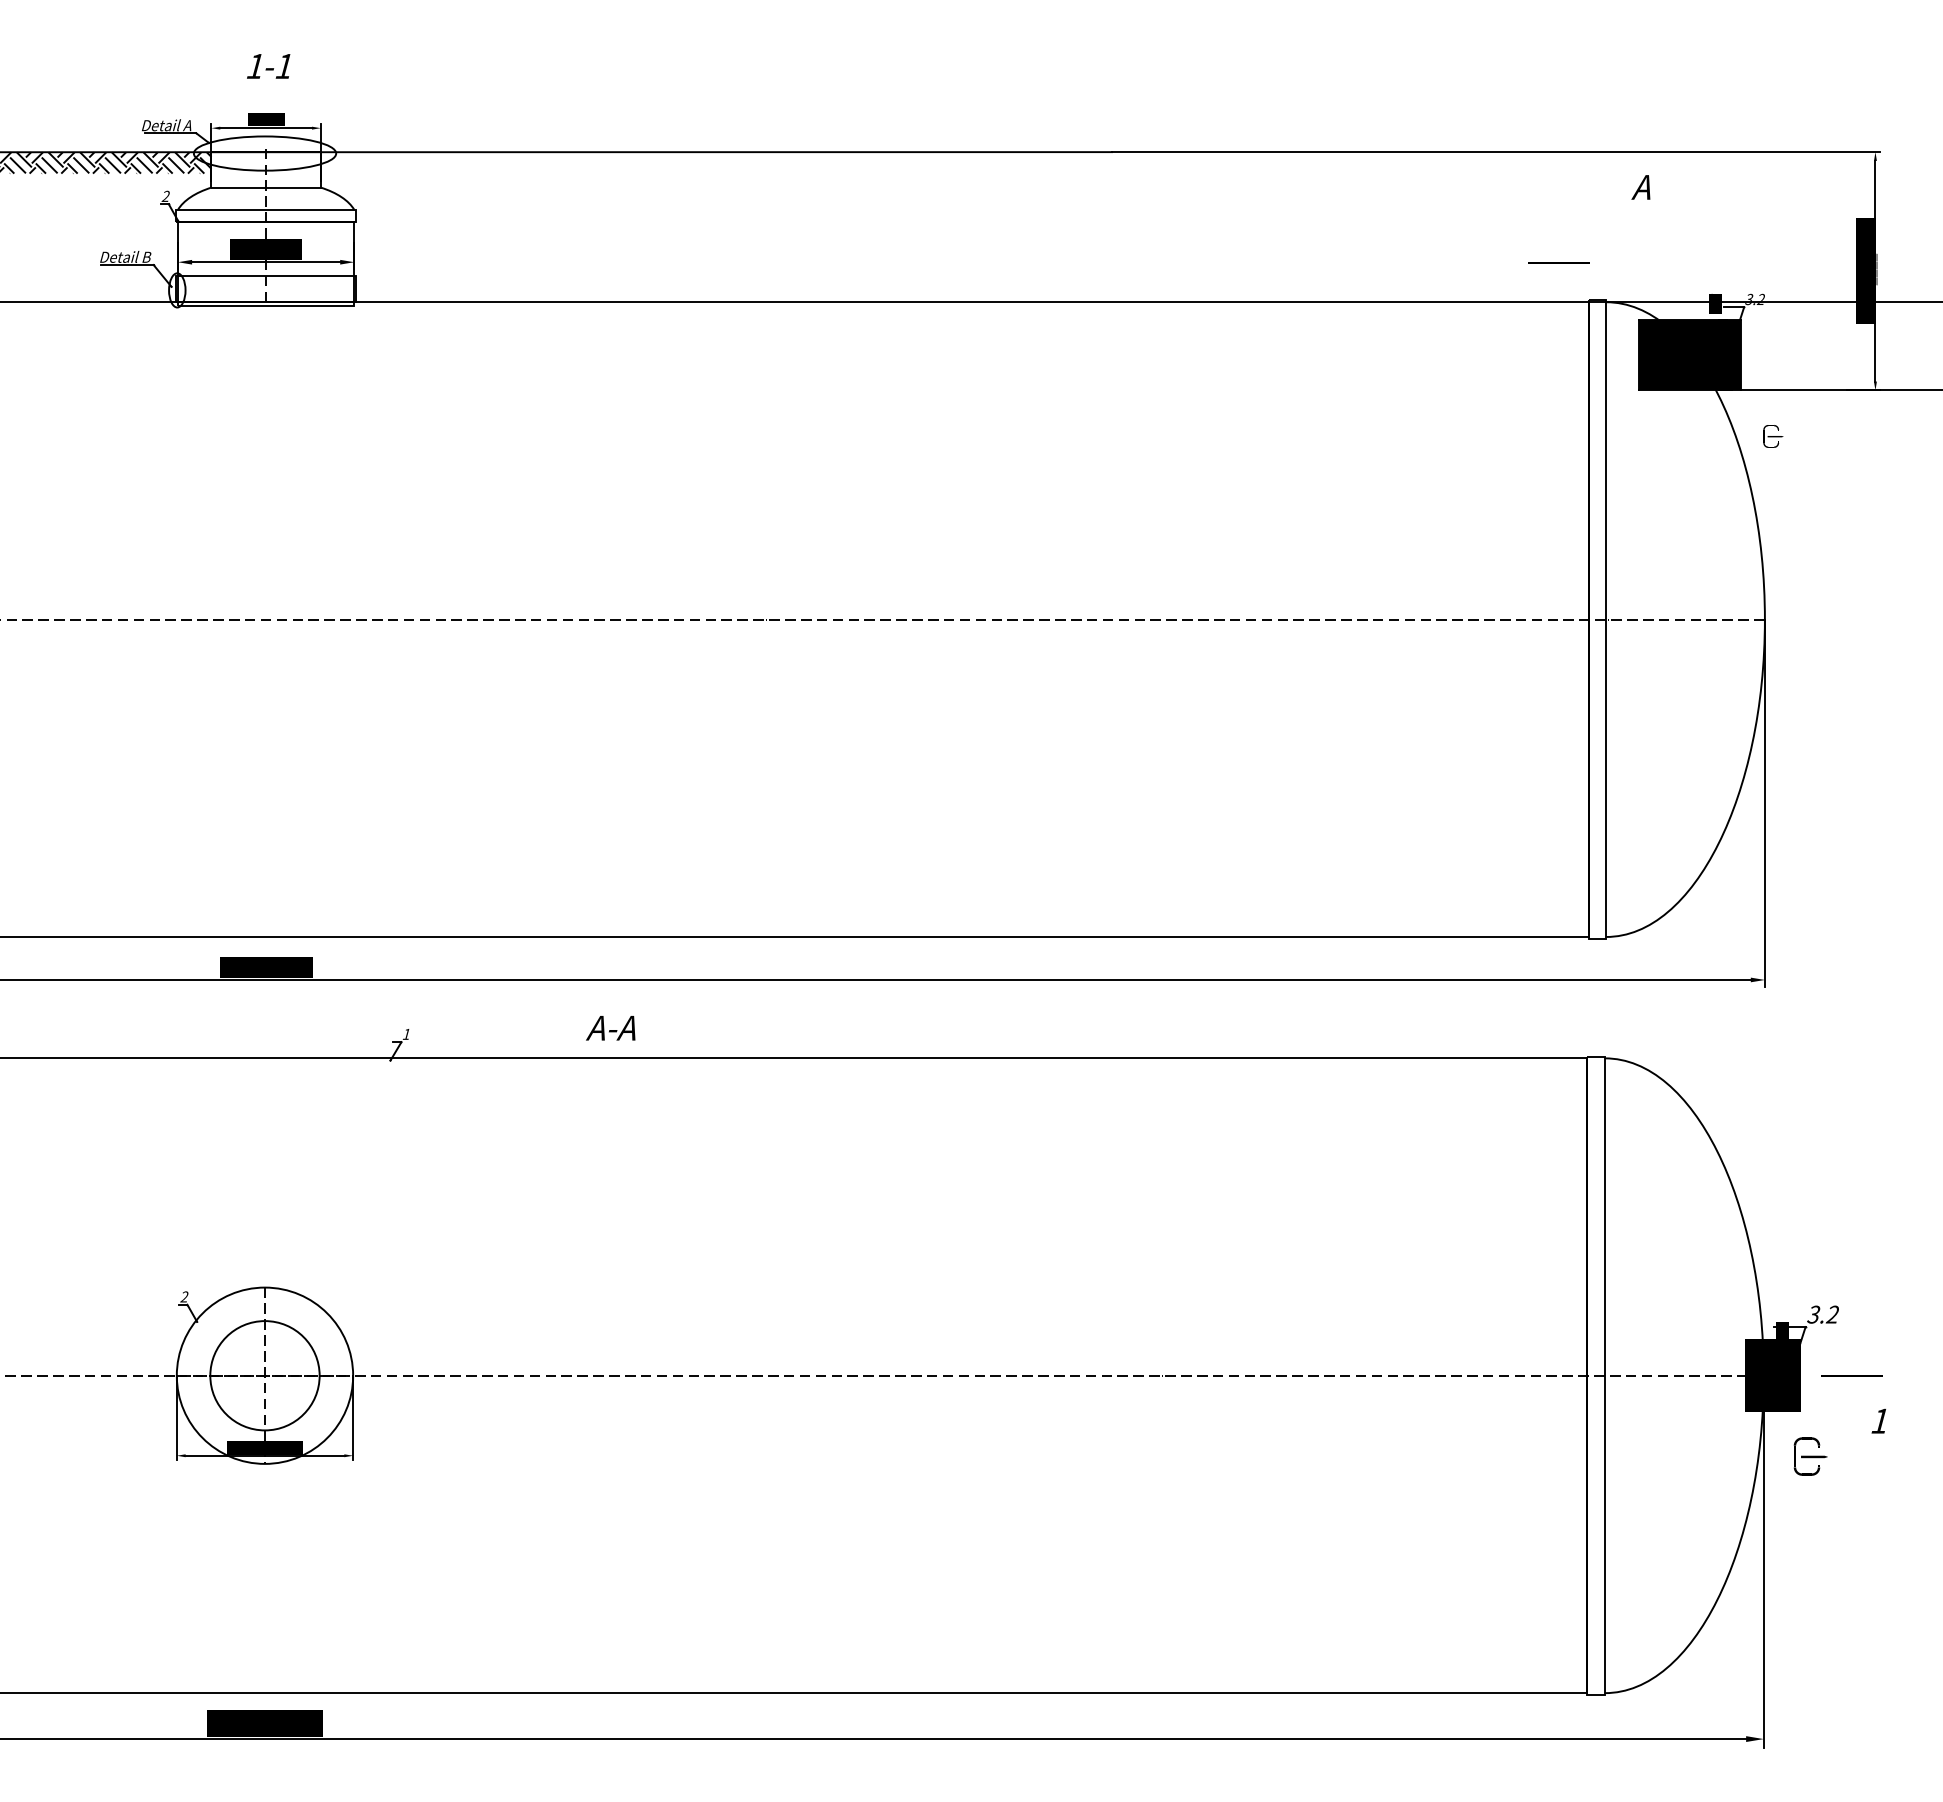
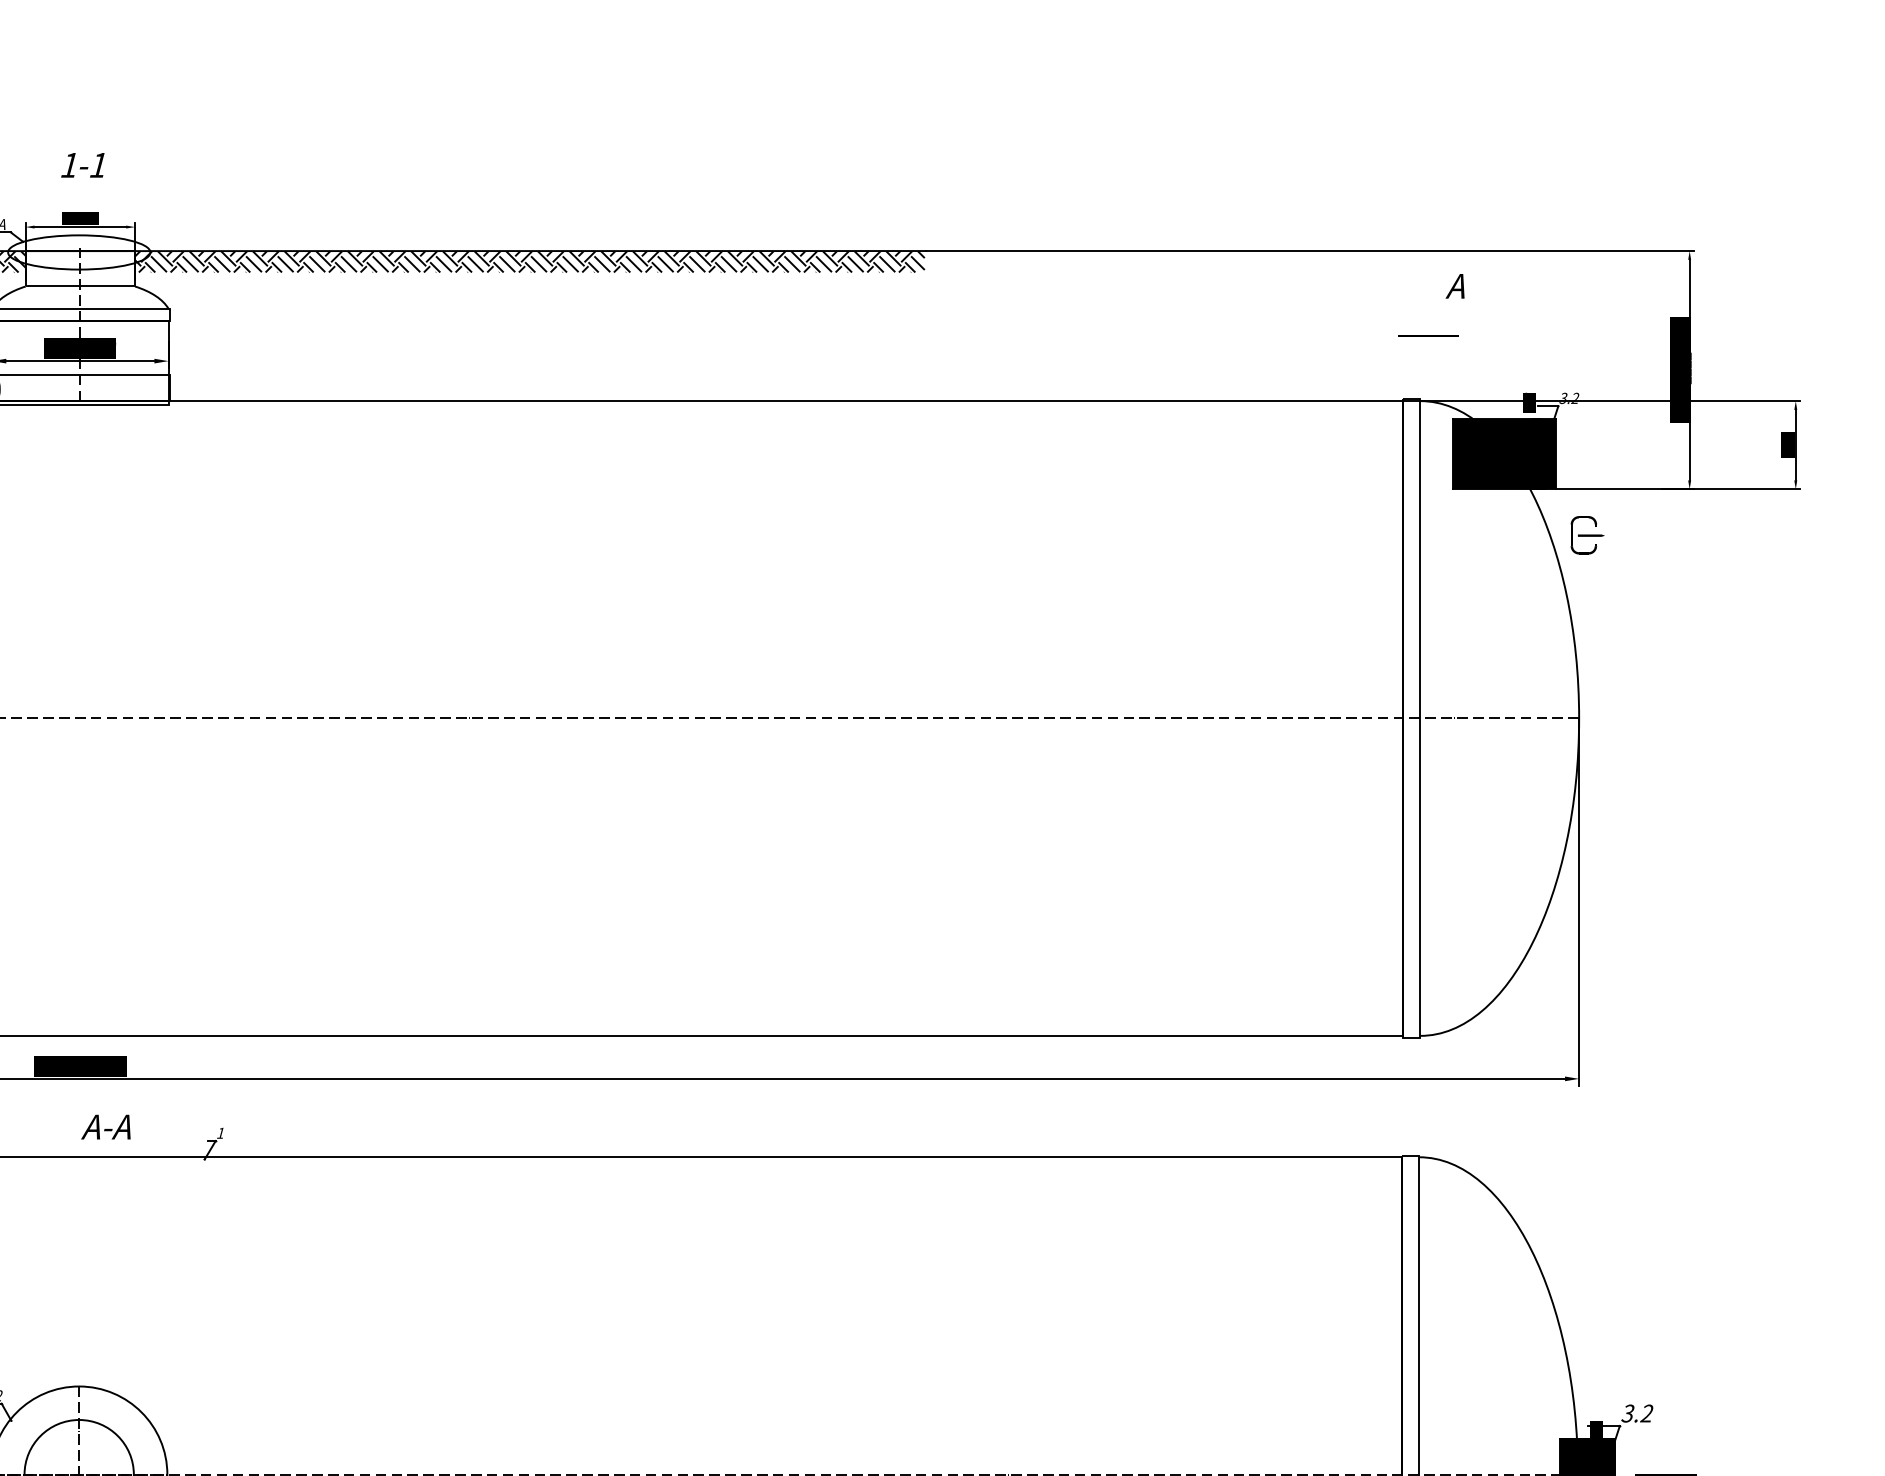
hatch: (715, 162) -> (529, 261), added
line: (1558, 262) -> (1427, 335), moved
part: (1773, 436) -> (1587, 535), size x1.67
text: (610, 1028) -> (105, 1127), moved

